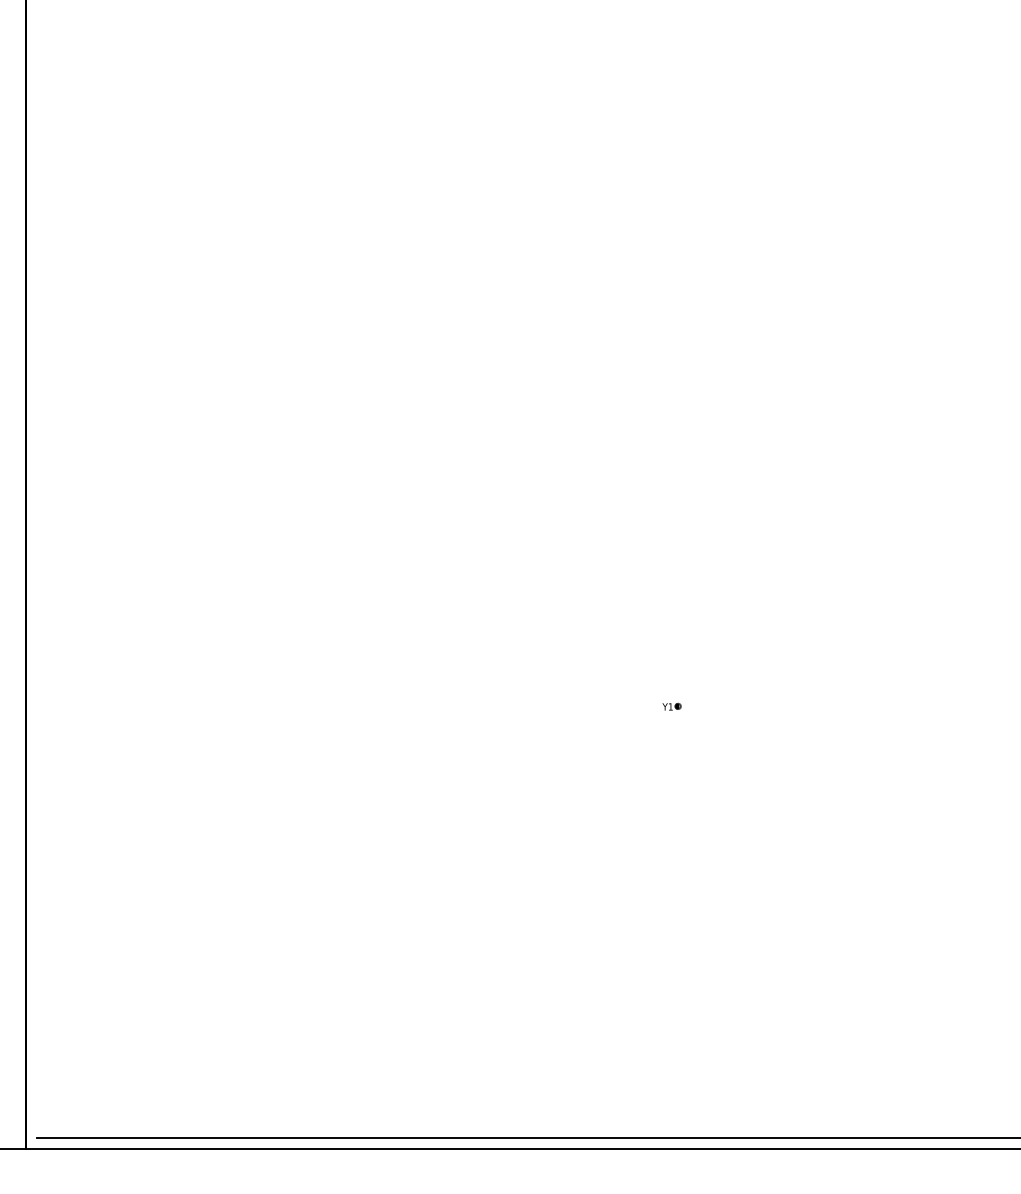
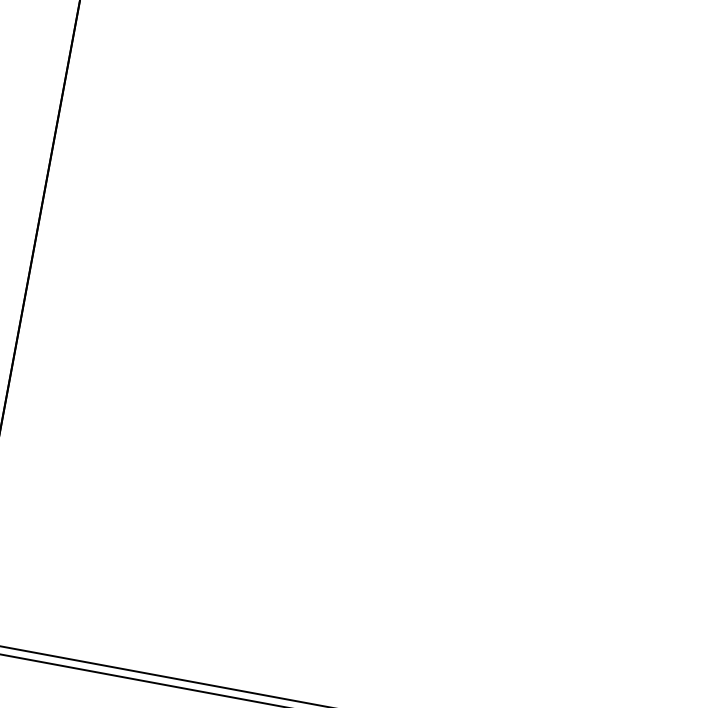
part: (671, 706) -> (463, 423), removed

